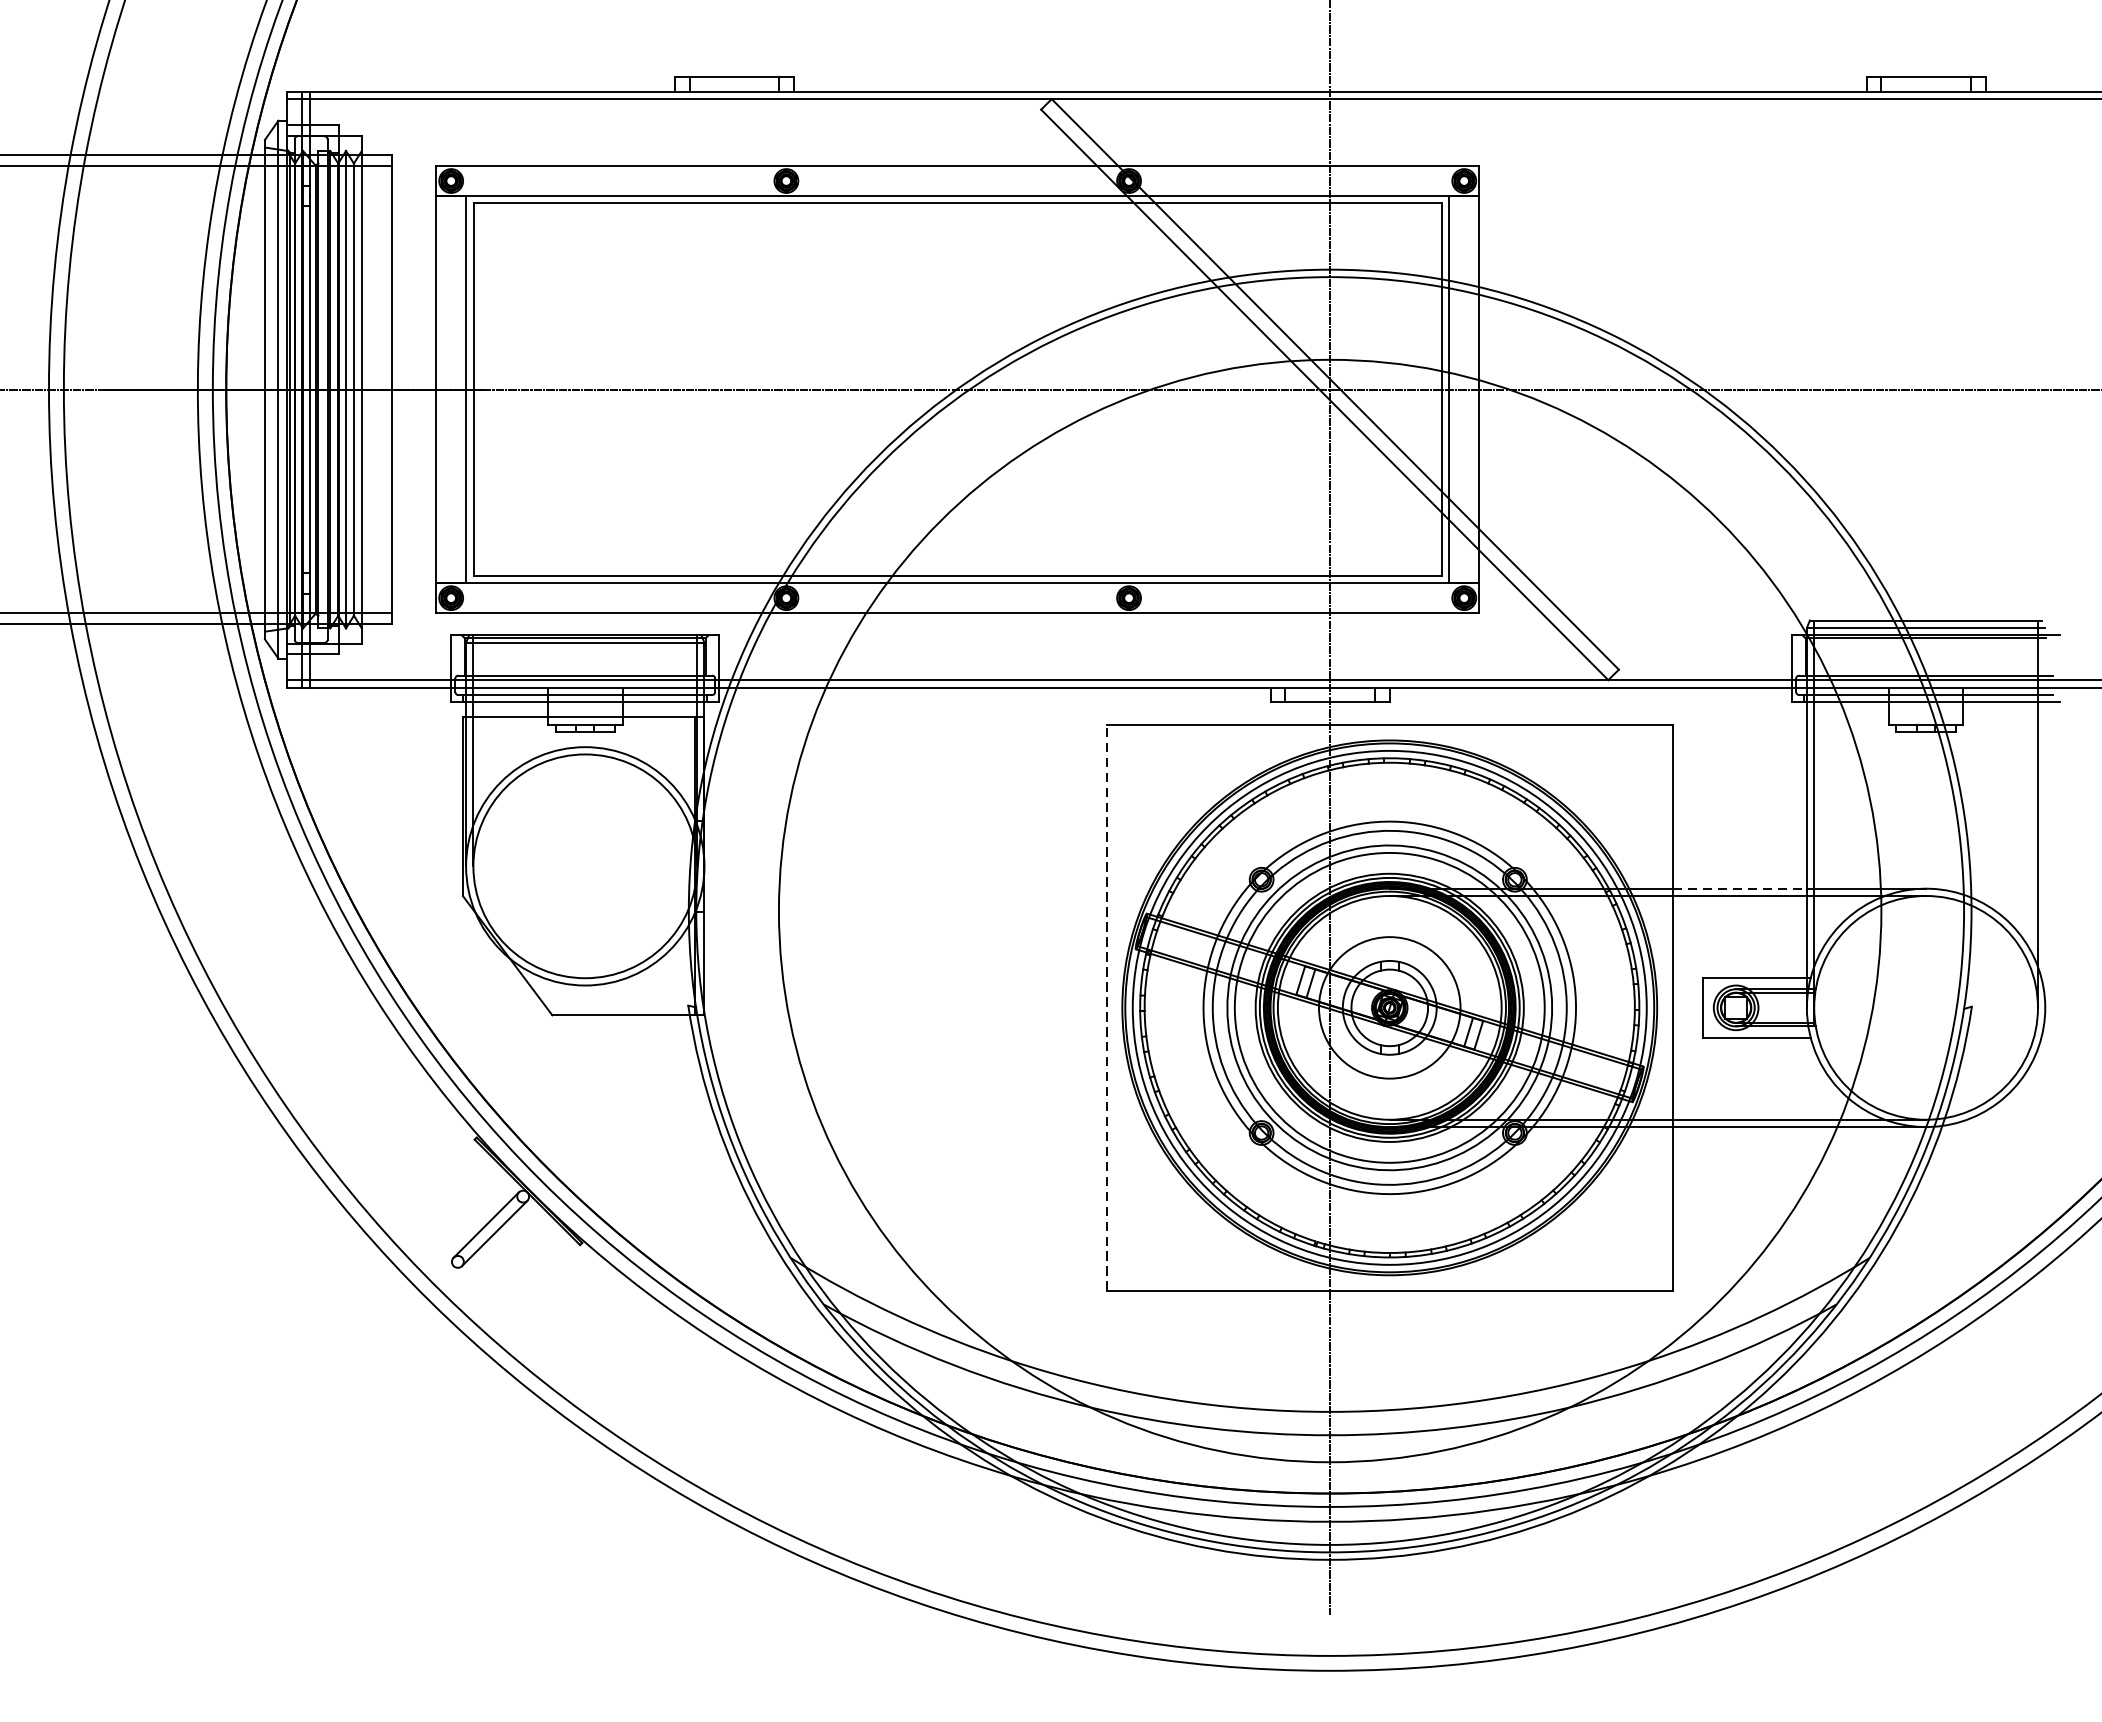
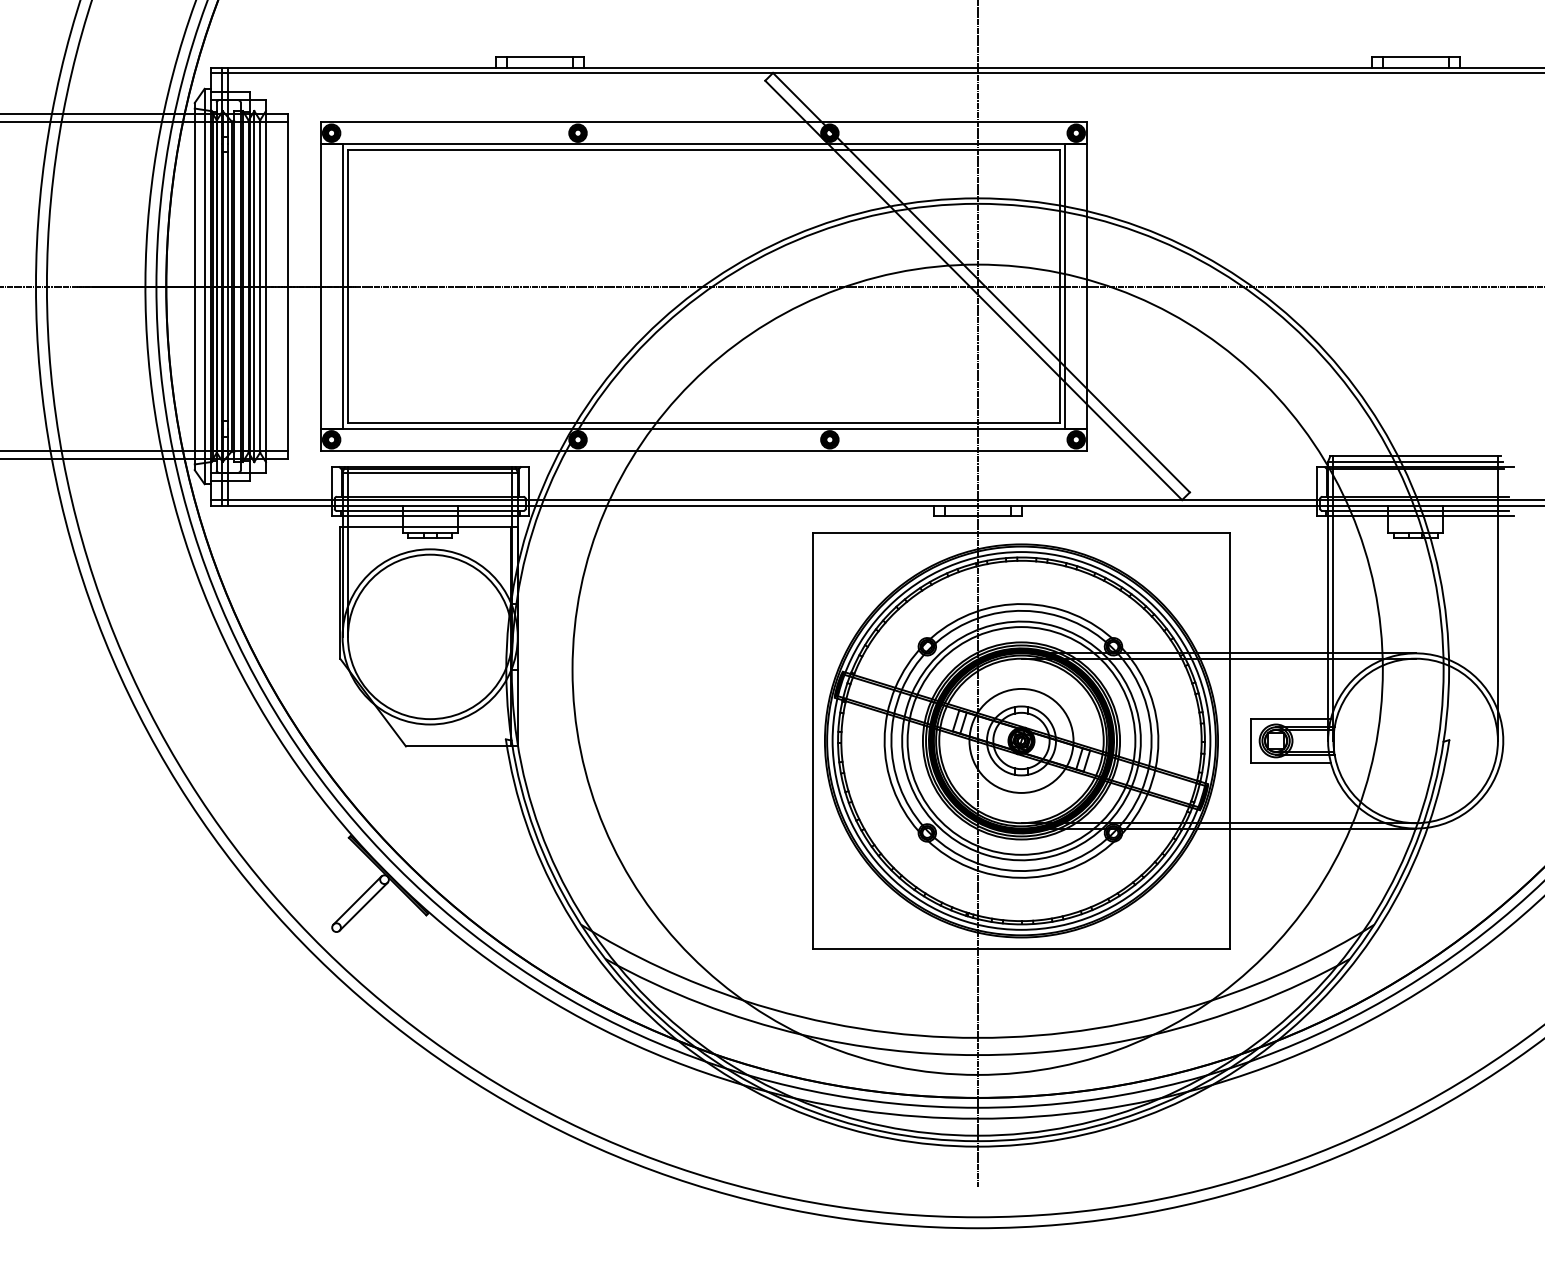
line: (1740, 888) -> (1279, 653), dashed -> solid
line: (1106, 1007) -> (813, 740), dashed -> solid

